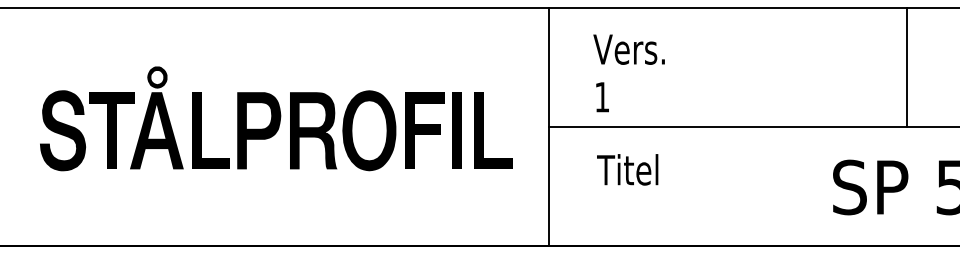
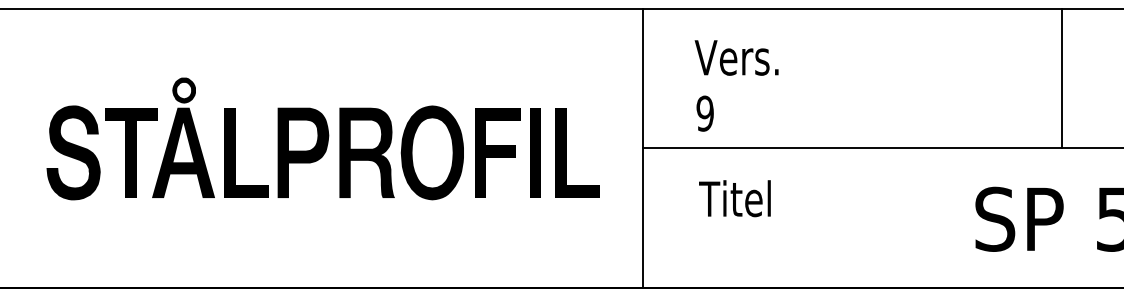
text: (601, 96) -> (704, 112), 1 -> 9

